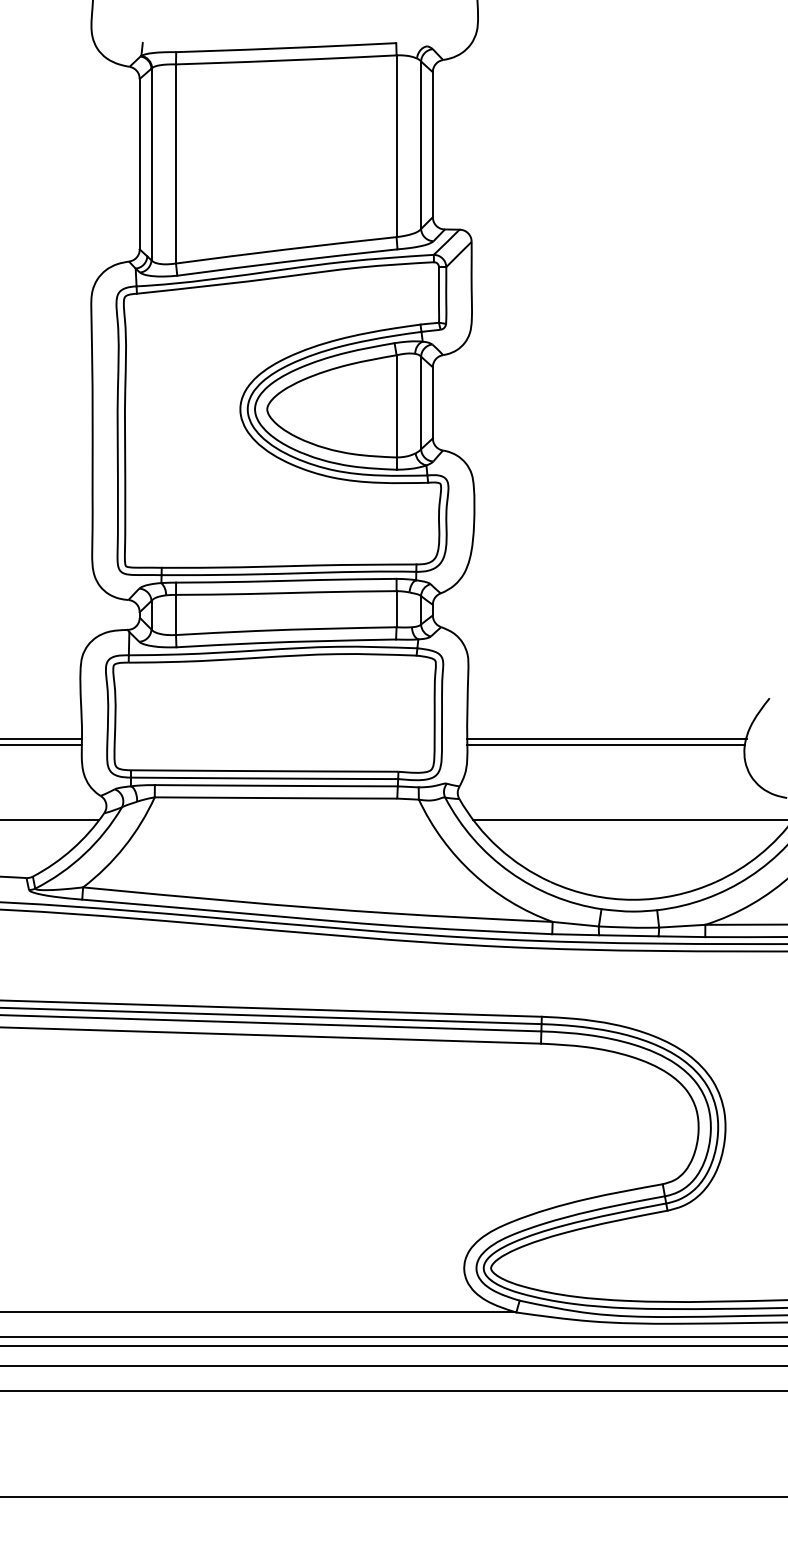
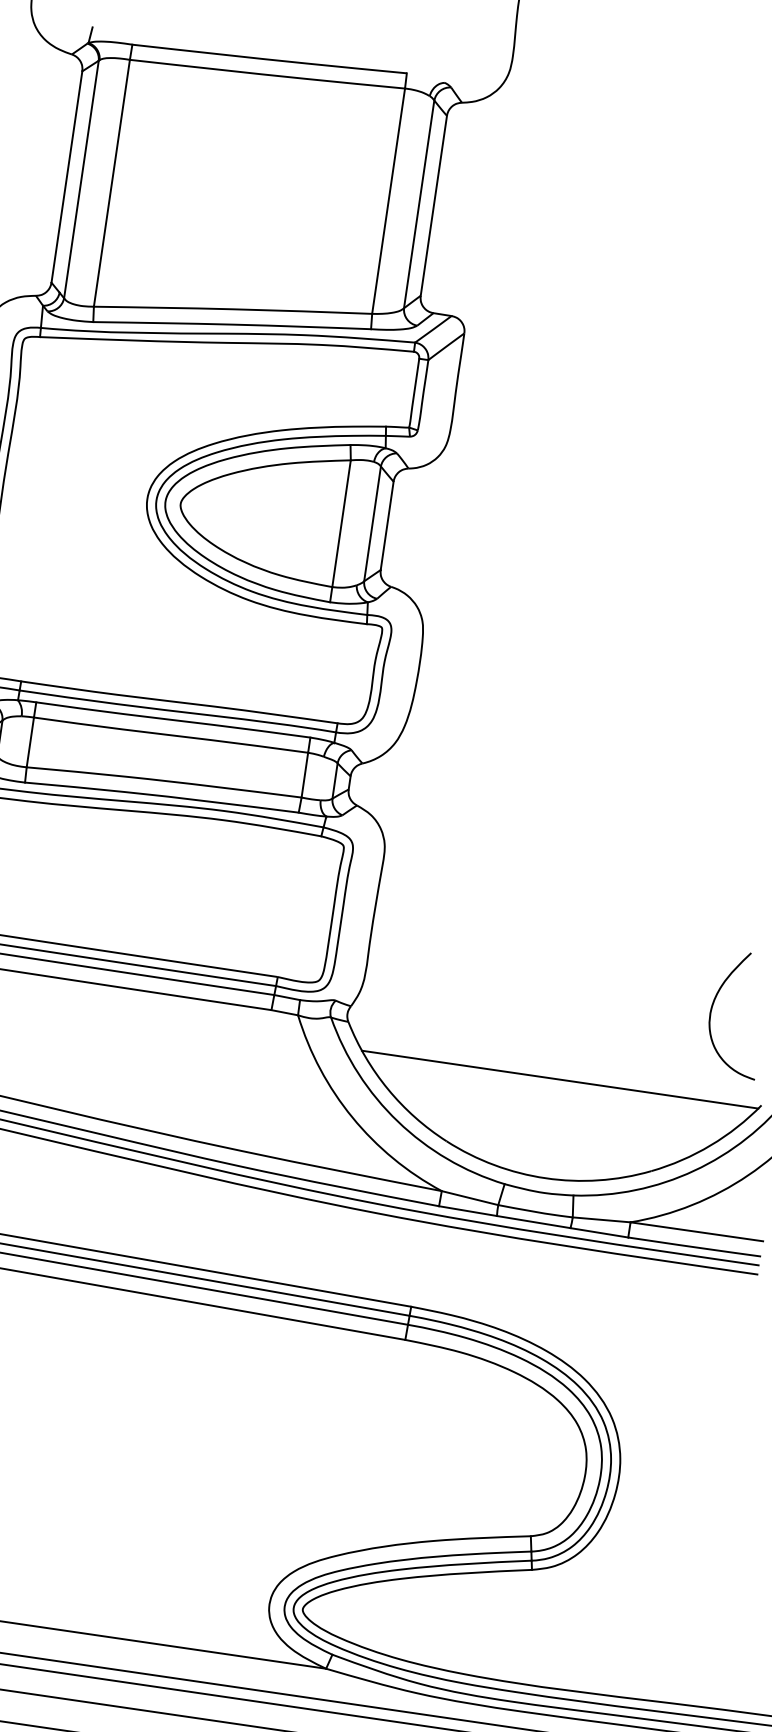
line: (606, 738) -> (541, 973), removed
line: (606, 745) -> (540, 982), removed

